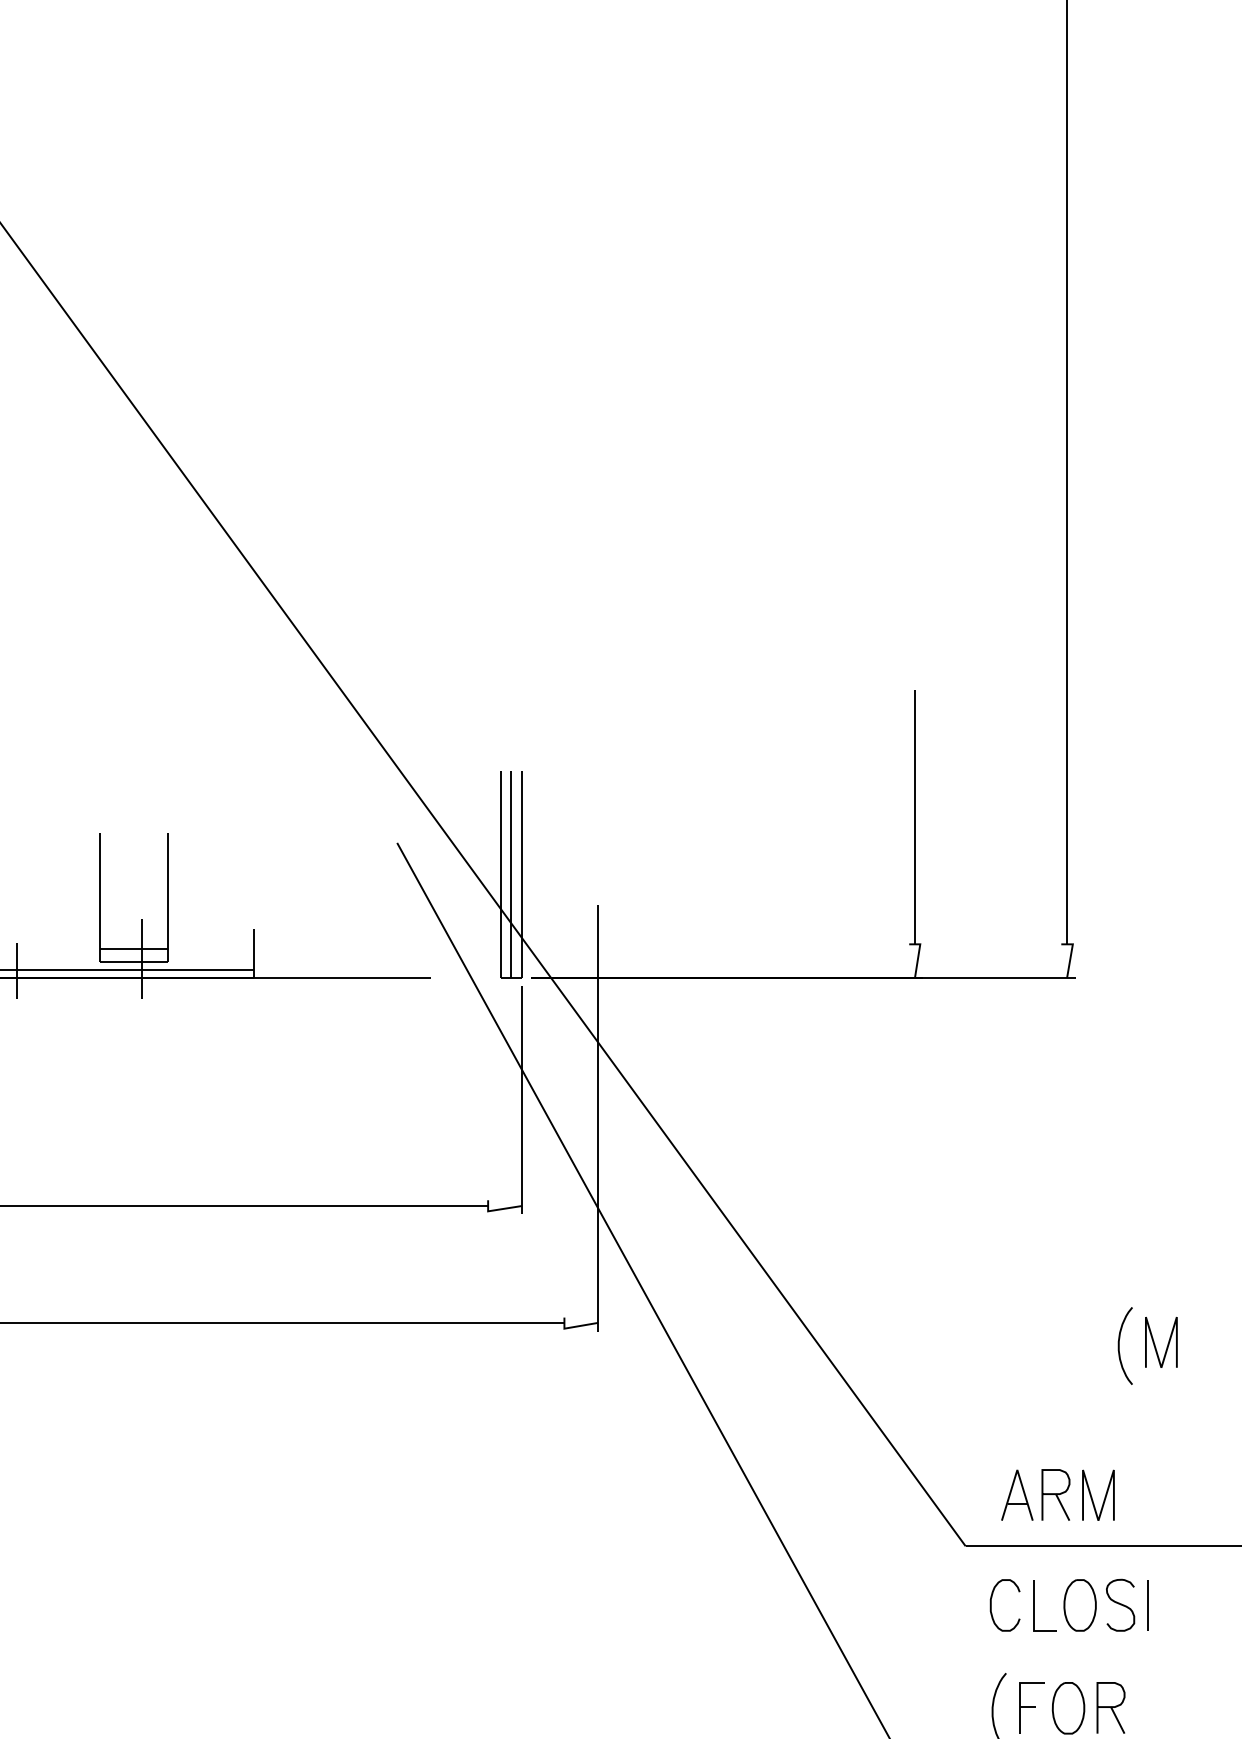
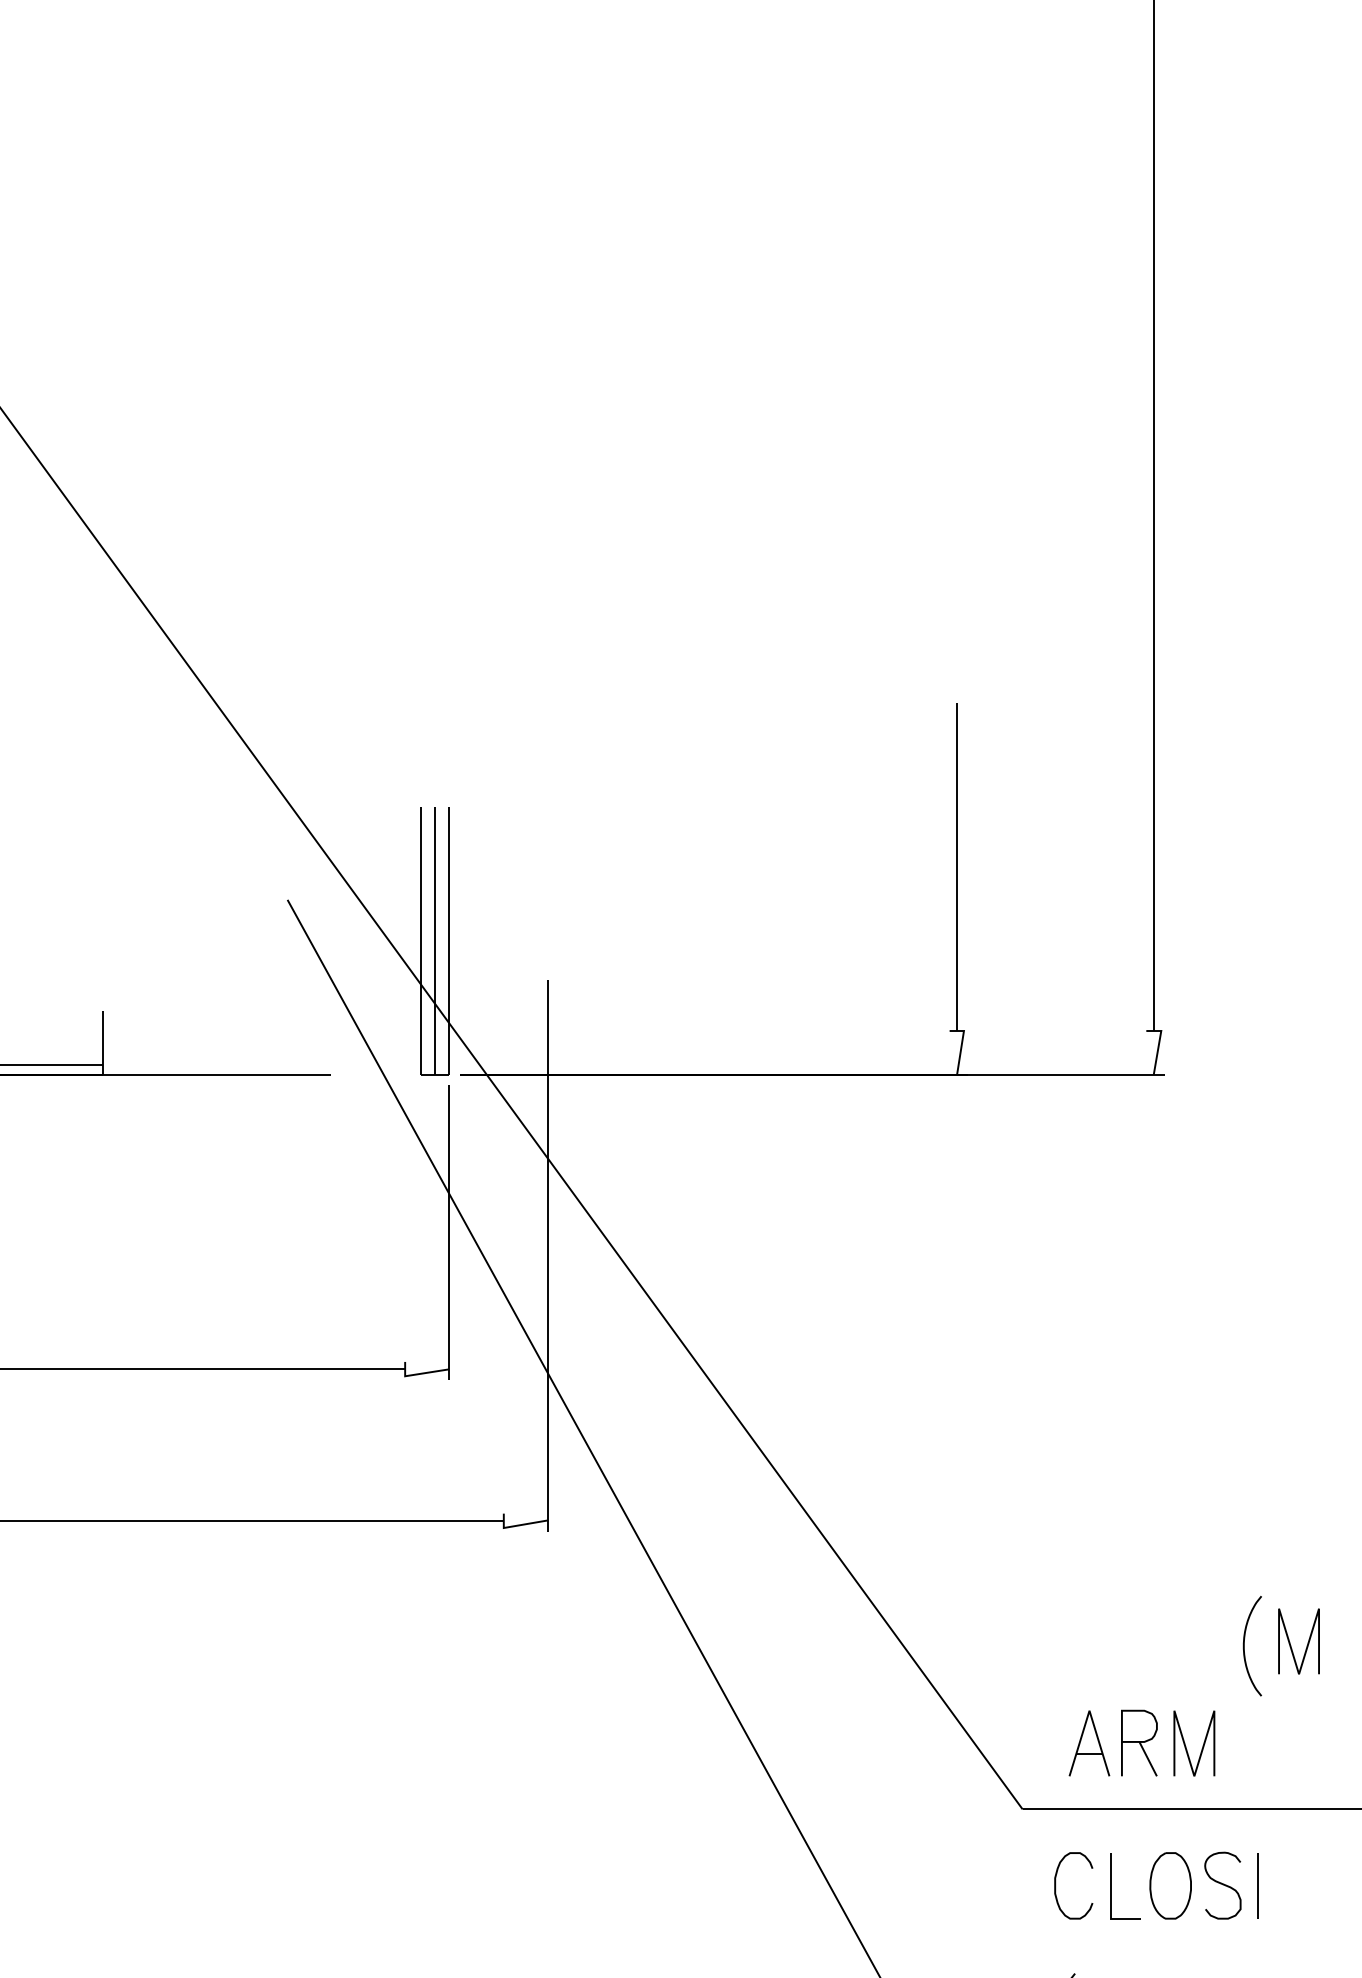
part: (1147, 1345) -> (1281, 1645), moved

